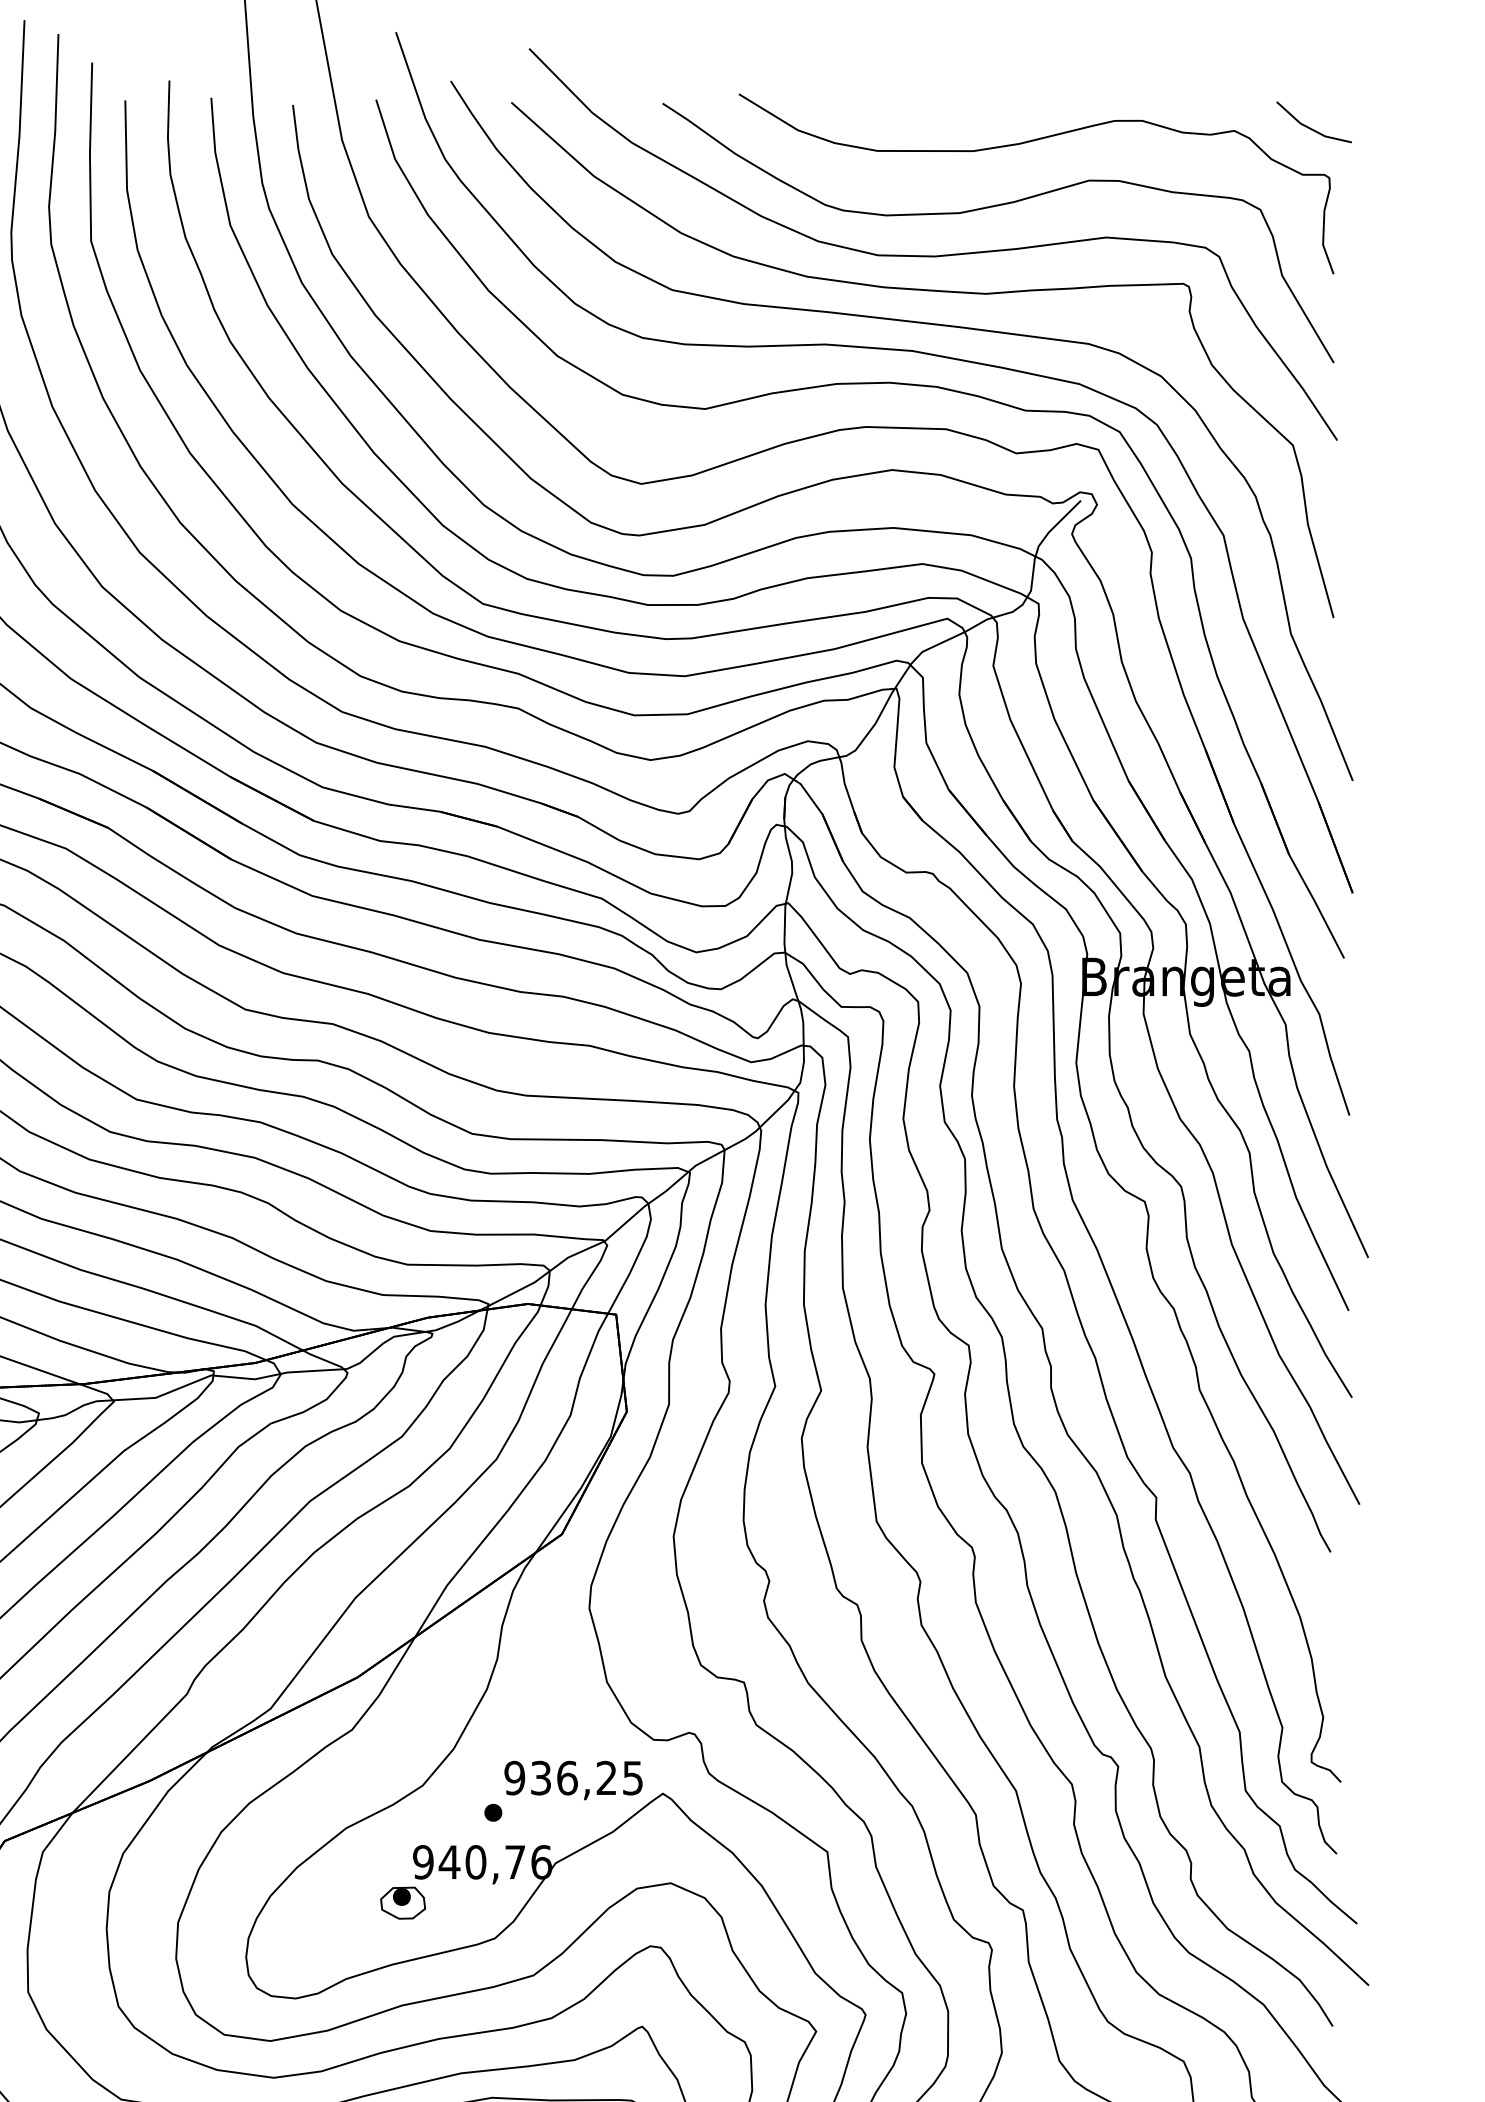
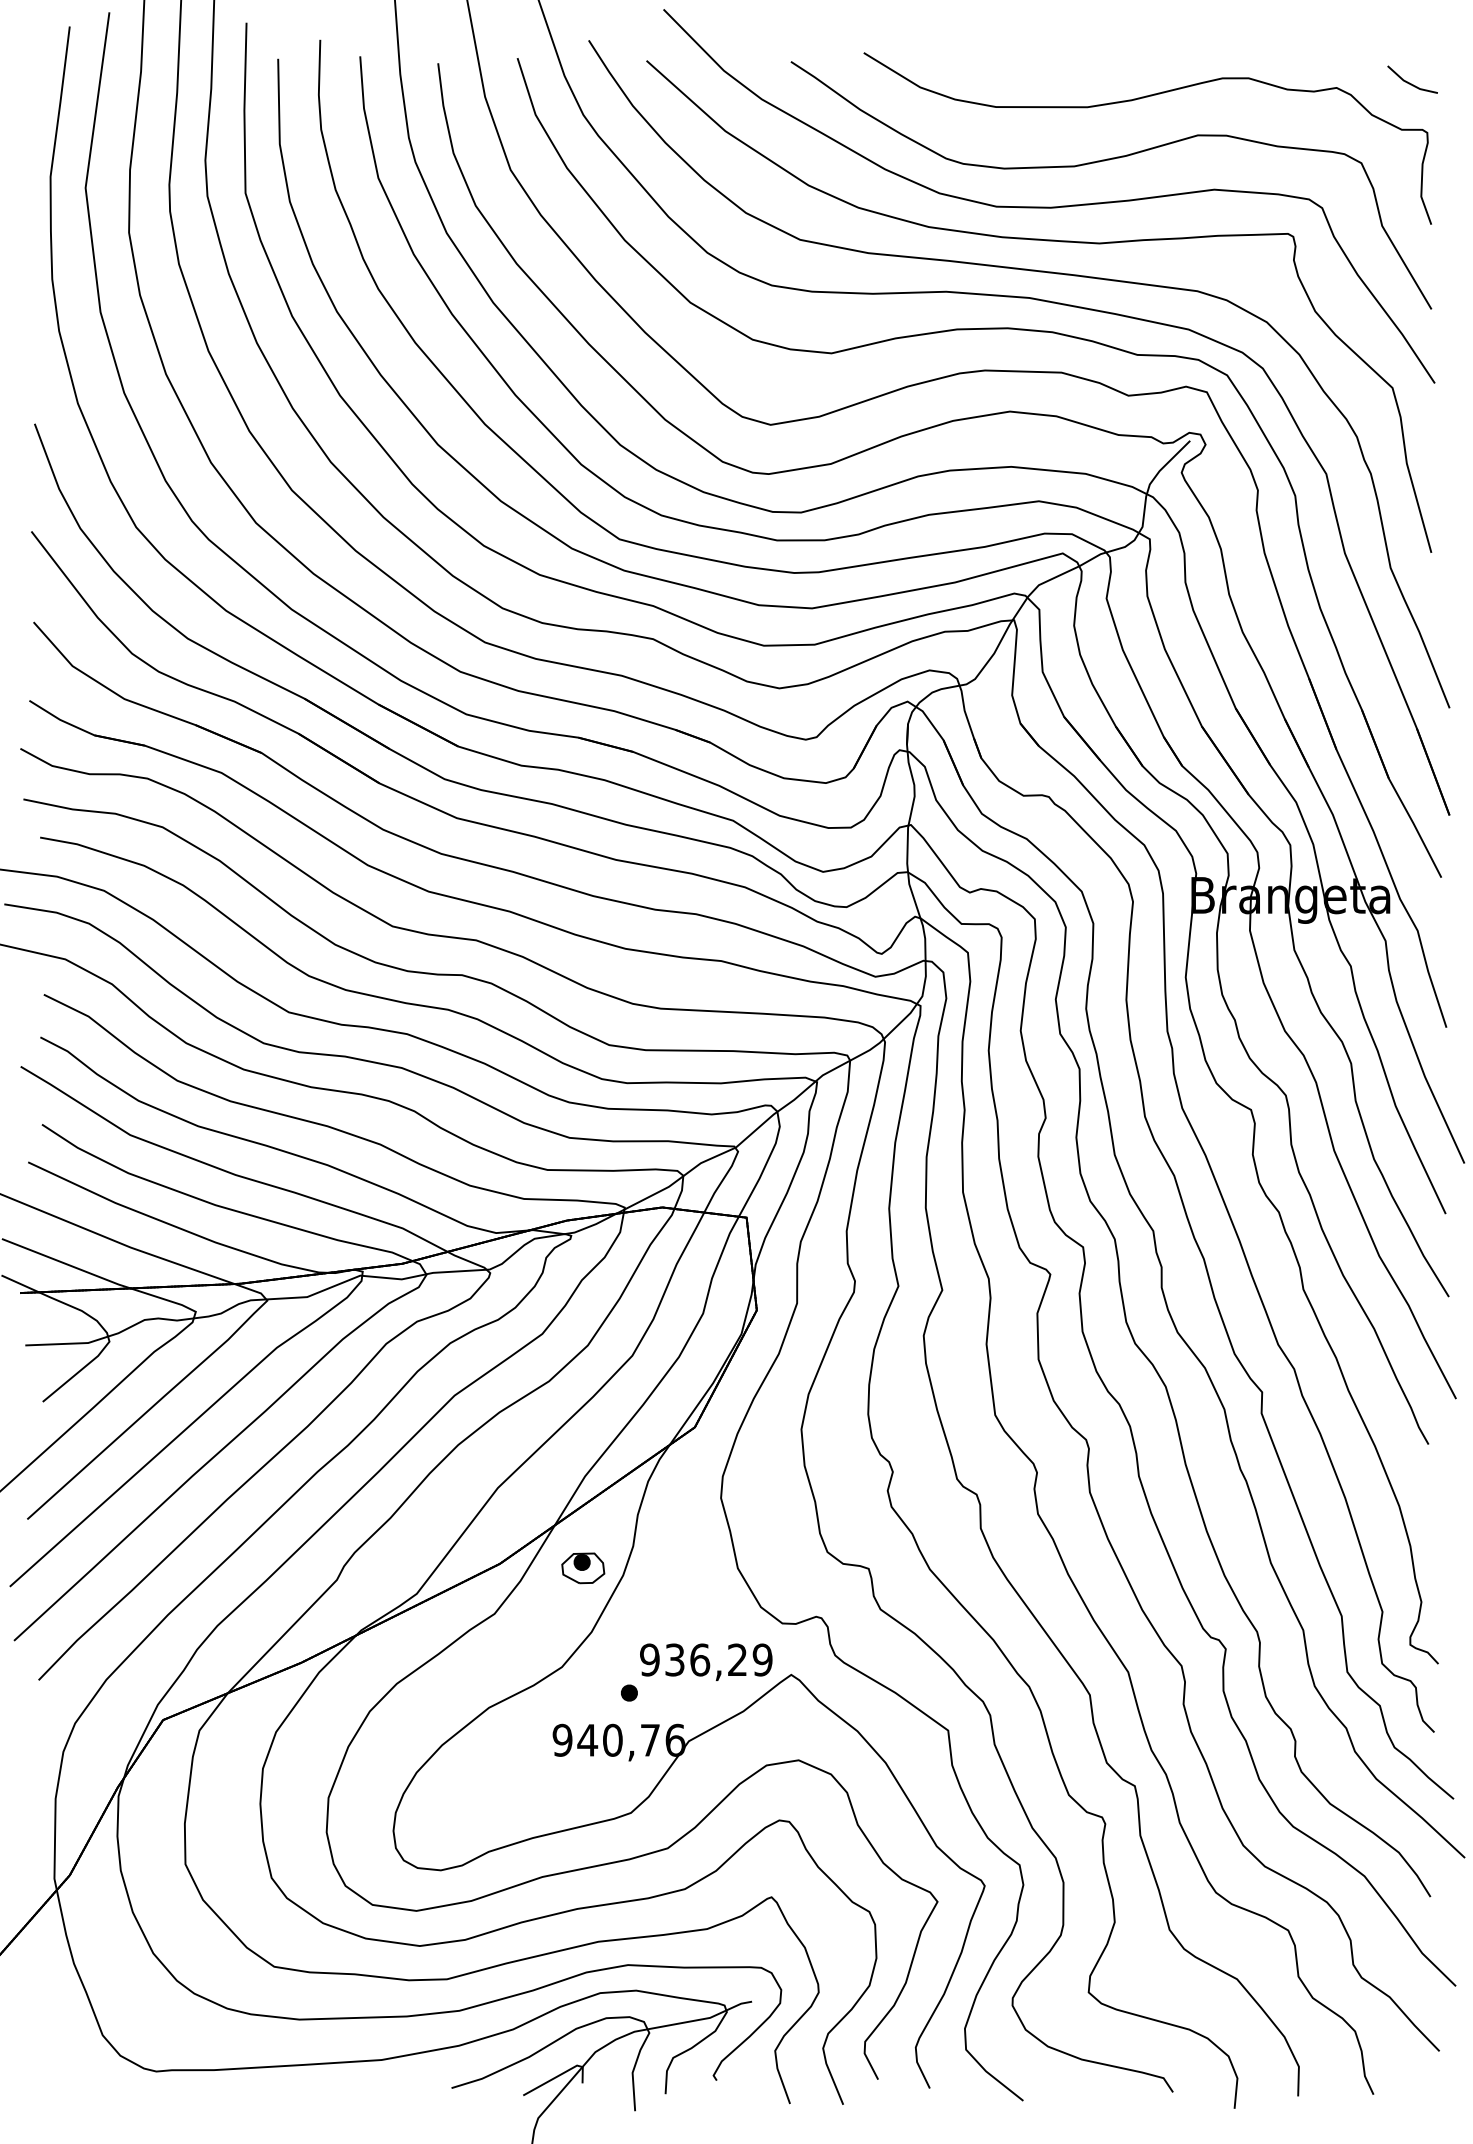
part: (1313, 122) -> (1412, 79), size x0.7
text: (632, 1777) -> (762, 1659), 936,25 -> 936,29
part: (403, 1903) -> (583, 1568), moved

